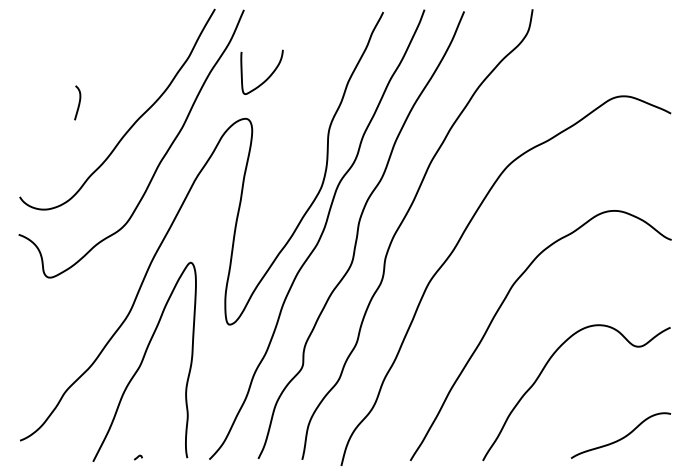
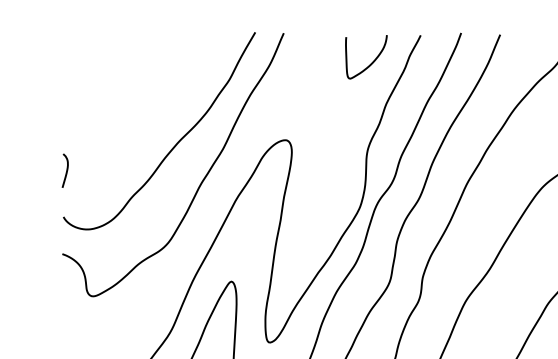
curve: (267, 77) -> (371, 62), moved
curve: (78, 102) -> (66, 170), moved

